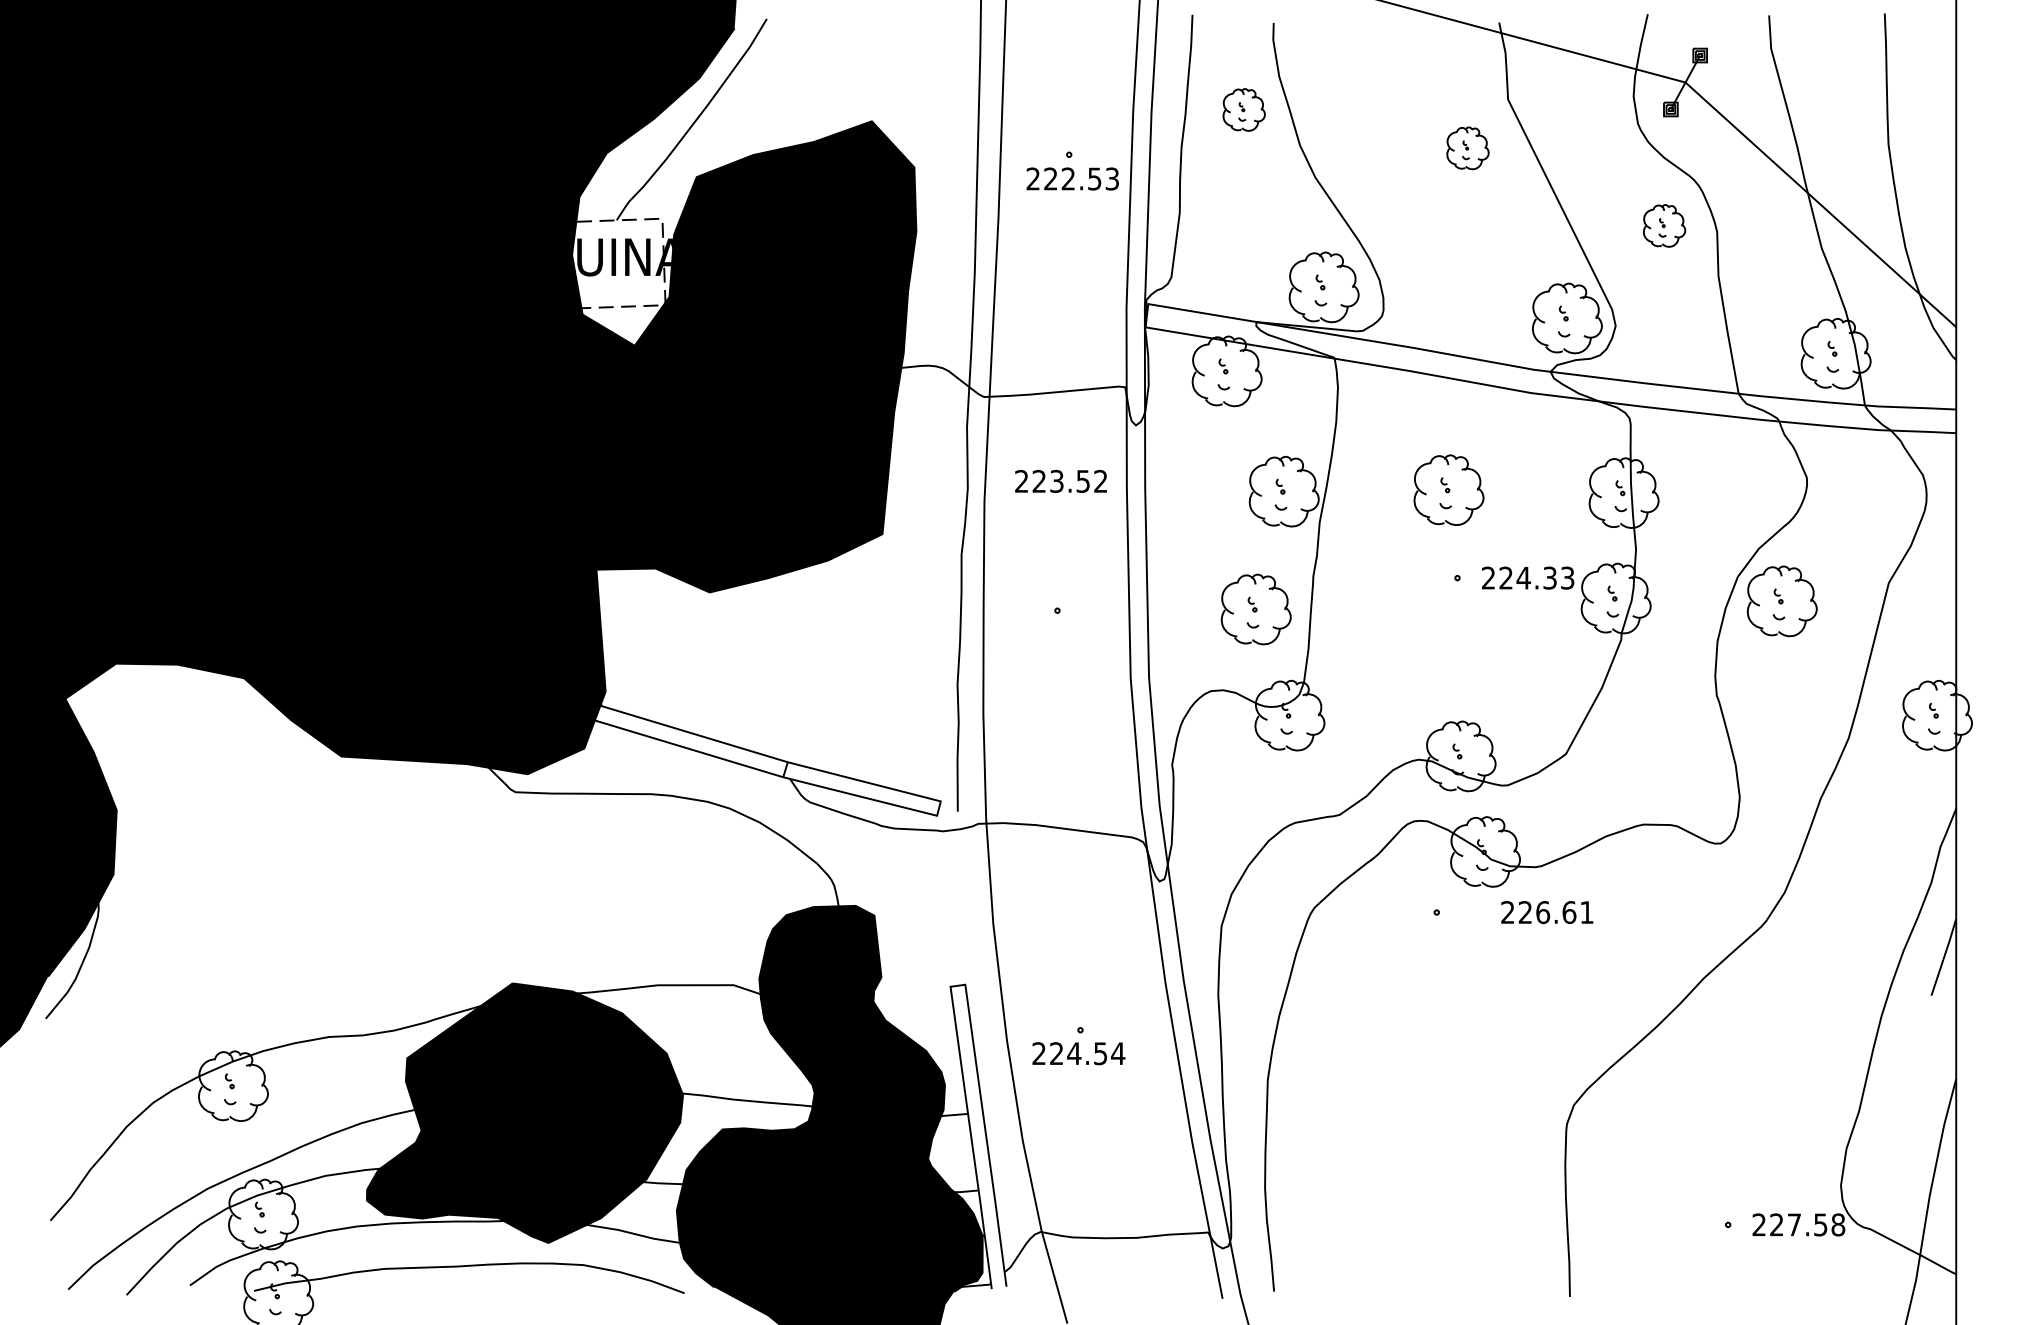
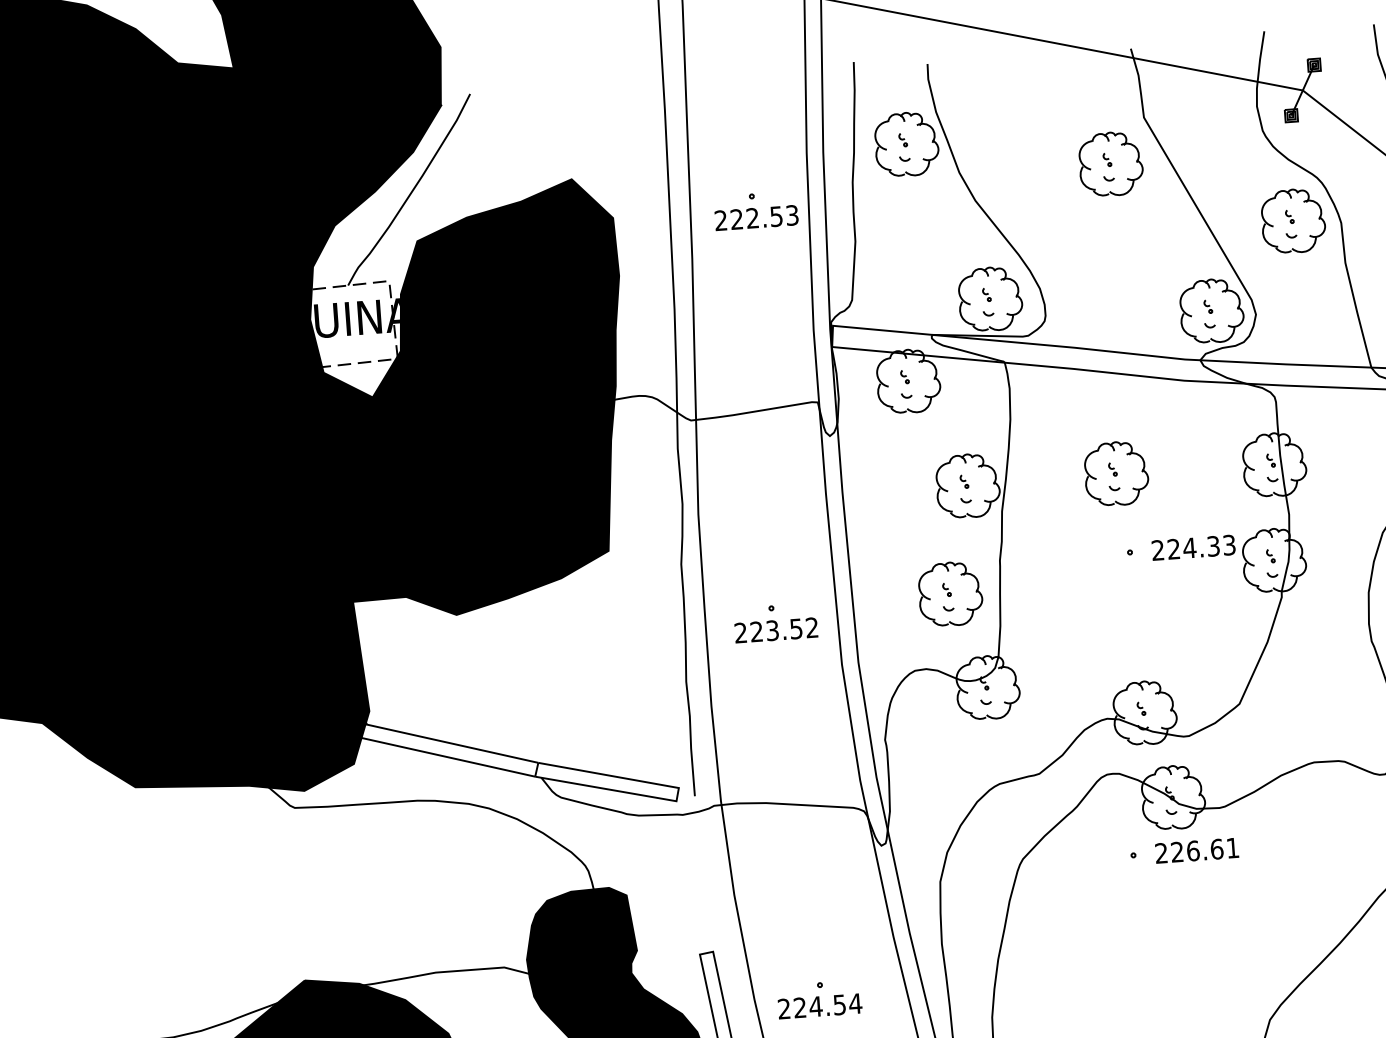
part: (1243, 109) -> (906, 144), size x1.67
part: (1467, 148) -> (1110, 164), size x1.67
part: (1664, 225) -> (1293, 220), size x1.67
text: (1060, 480) -> (775, 629), moved
text: (1547, 912) -> (1197, 850), moved

